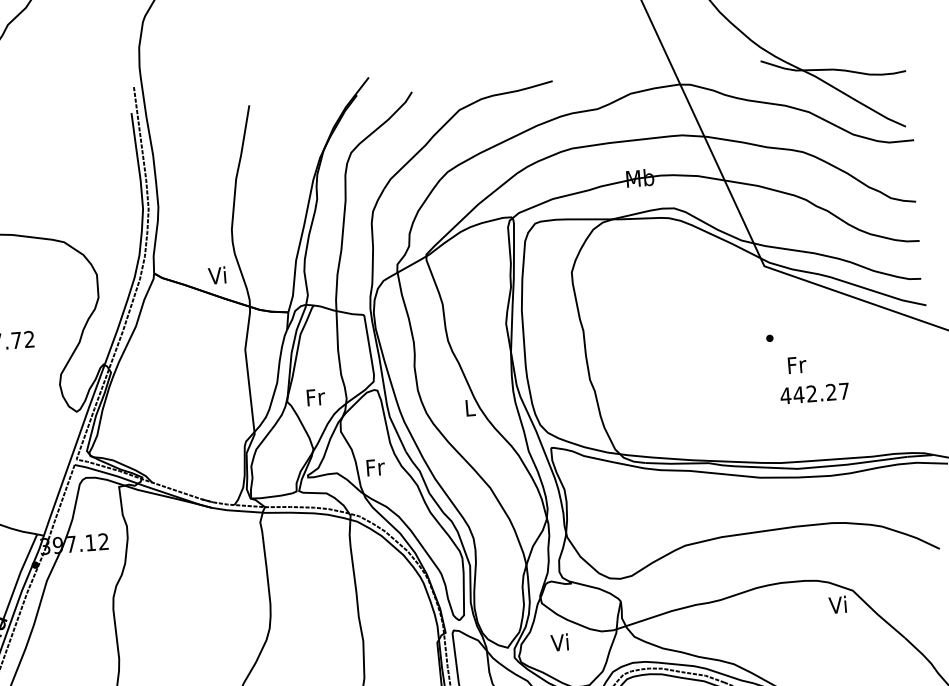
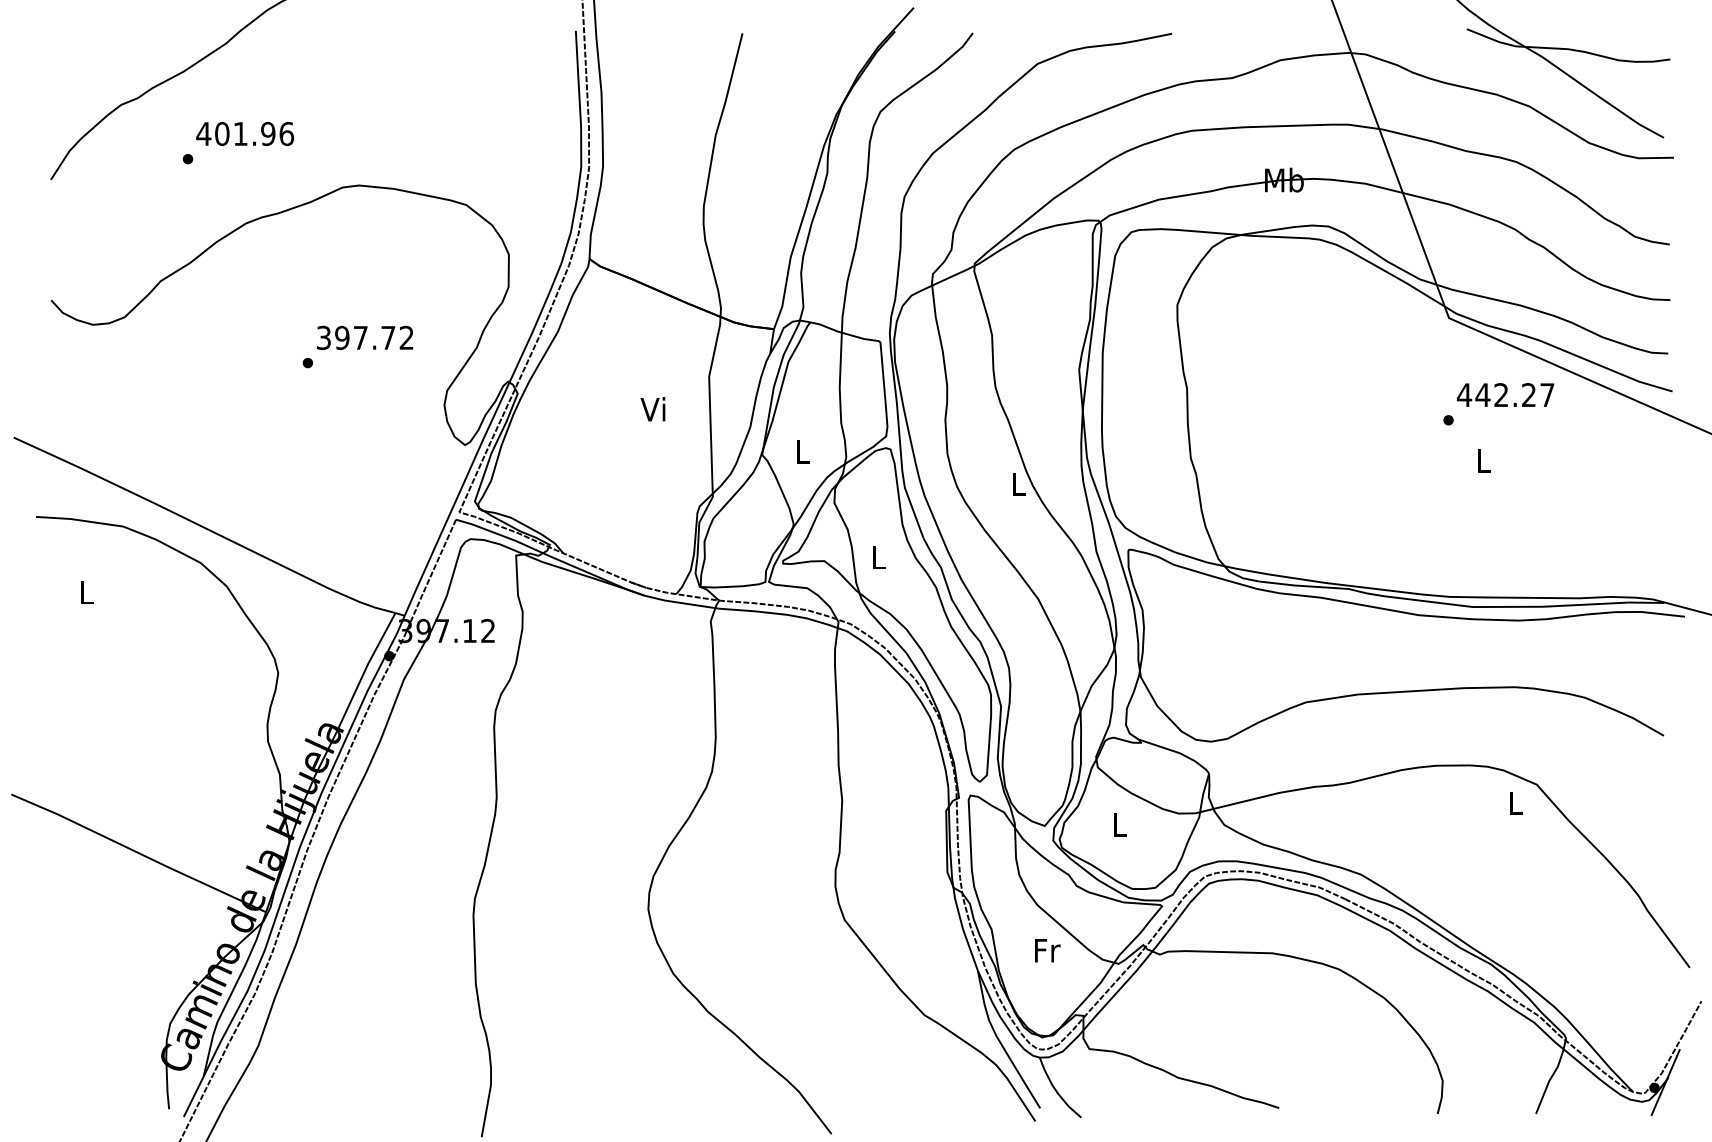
text: (216, 275) -> (652, 409), moved
text: (797, 364) -> (1484, 460), Fr -> L
text: (814, 393) -> (1505, 394), moved
text: (316, 397) -> (803, 451), Fr -> L
text: (375, 467) -> (879, 557), Fr -> L
text: (837, 604) -> (1513, 802), Vi -> L
text: (559, 642) -> (1118, 824), Vi -> L

